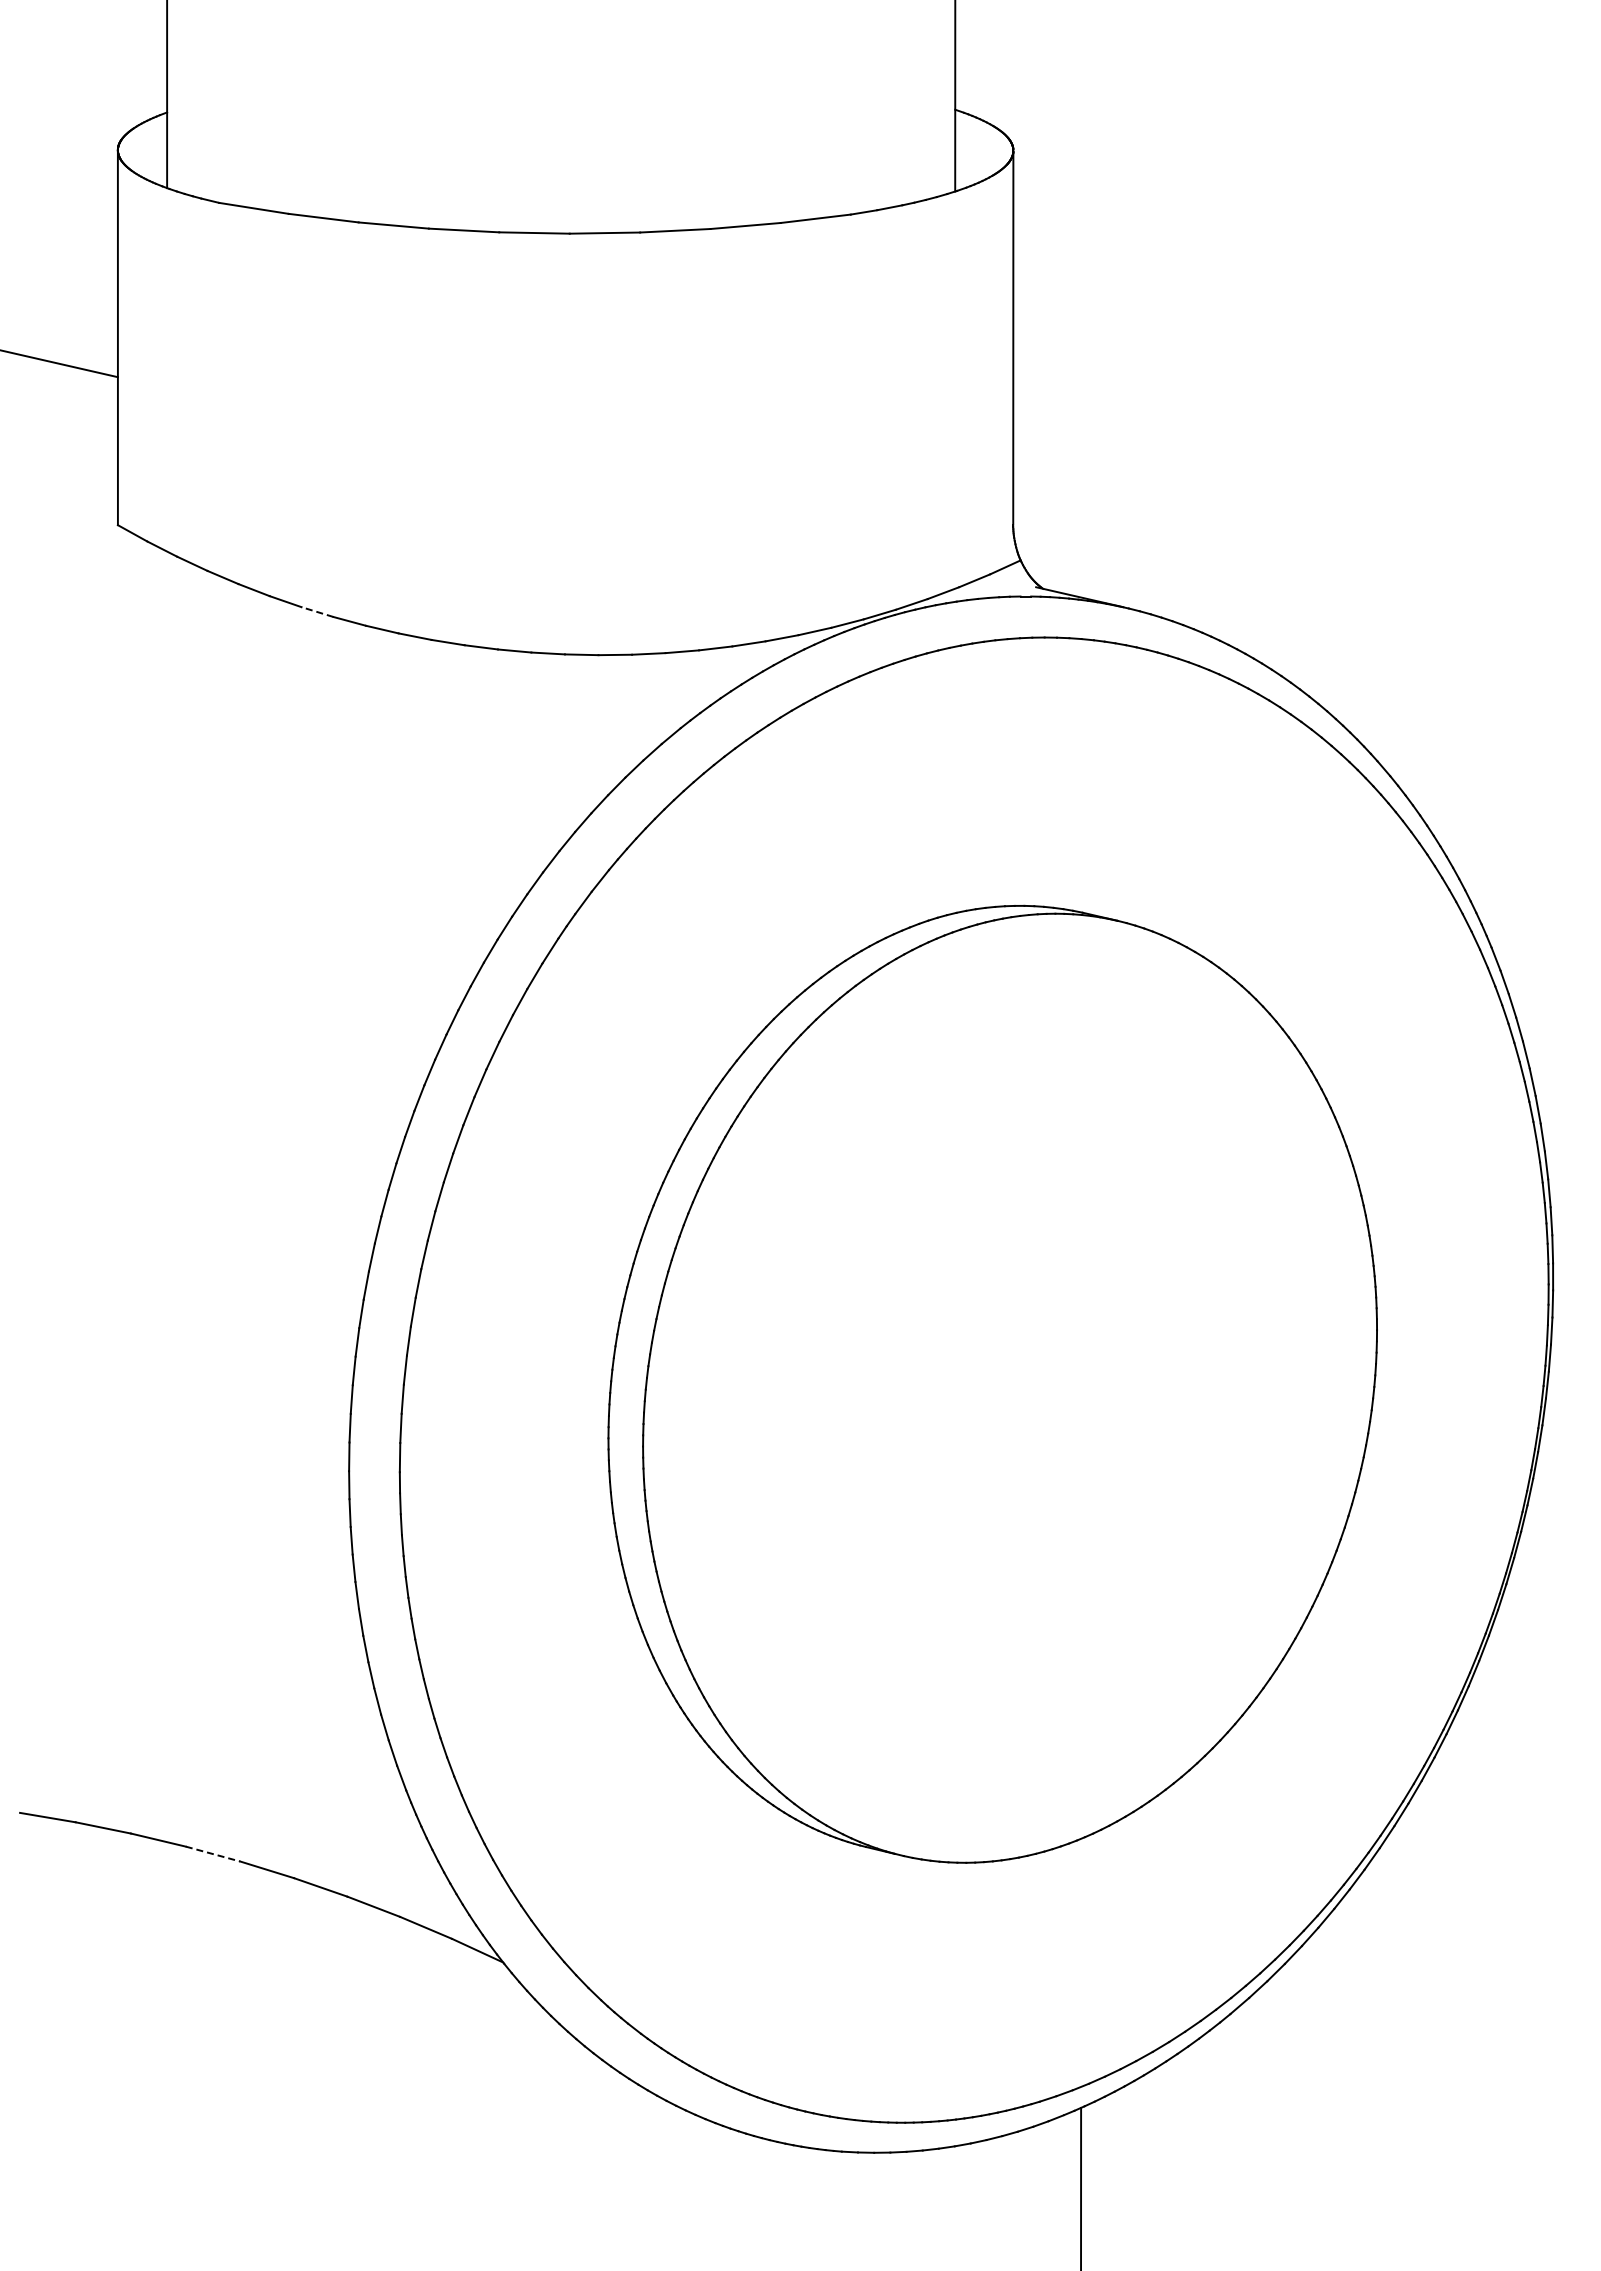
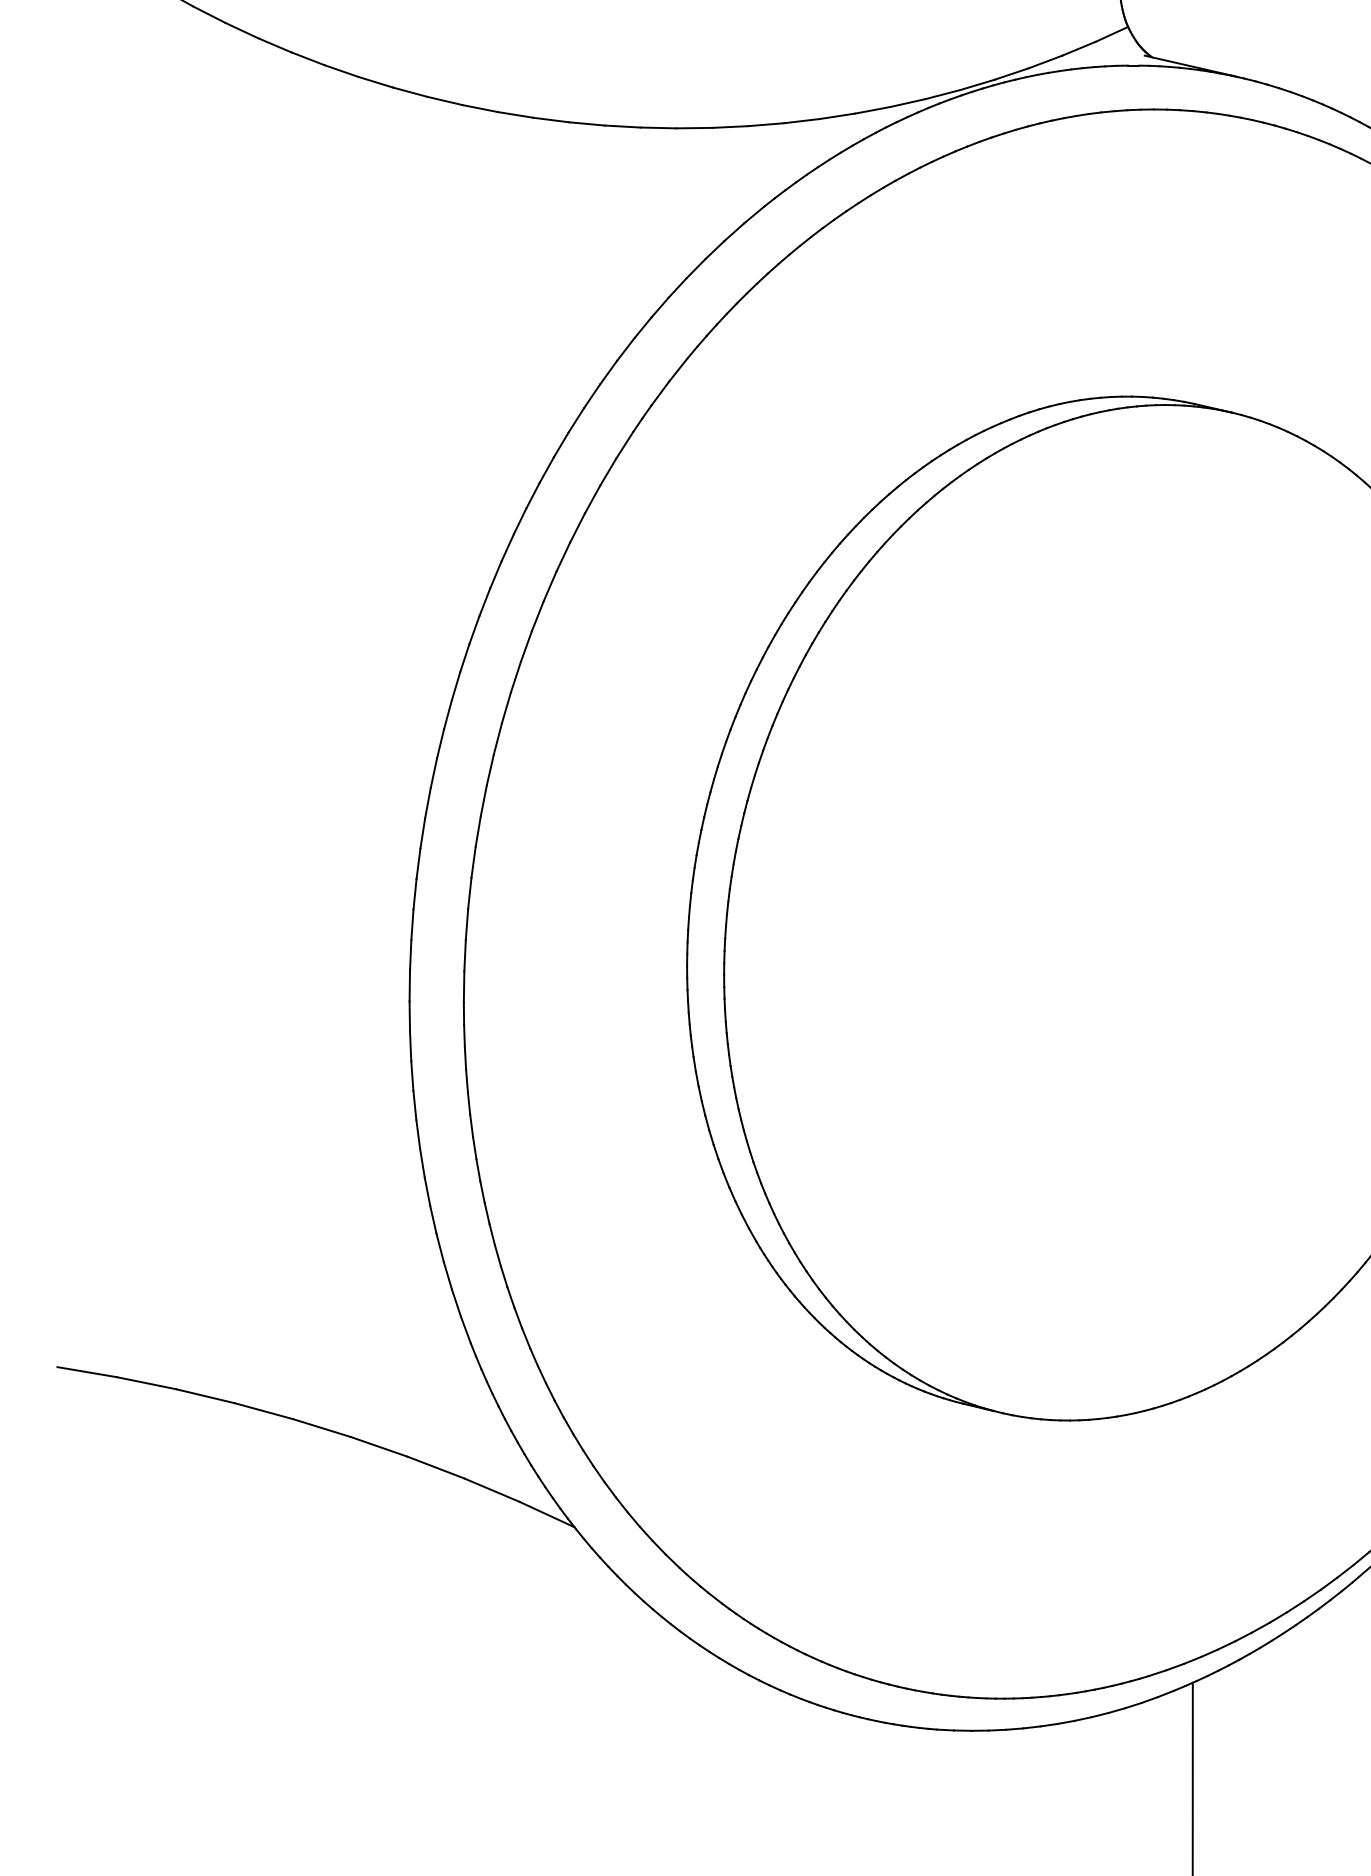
line: (317, 612) -> (375, 82), dashed -> solid
line: (213, 1854) -> (264, 1411), dashed -> solid

